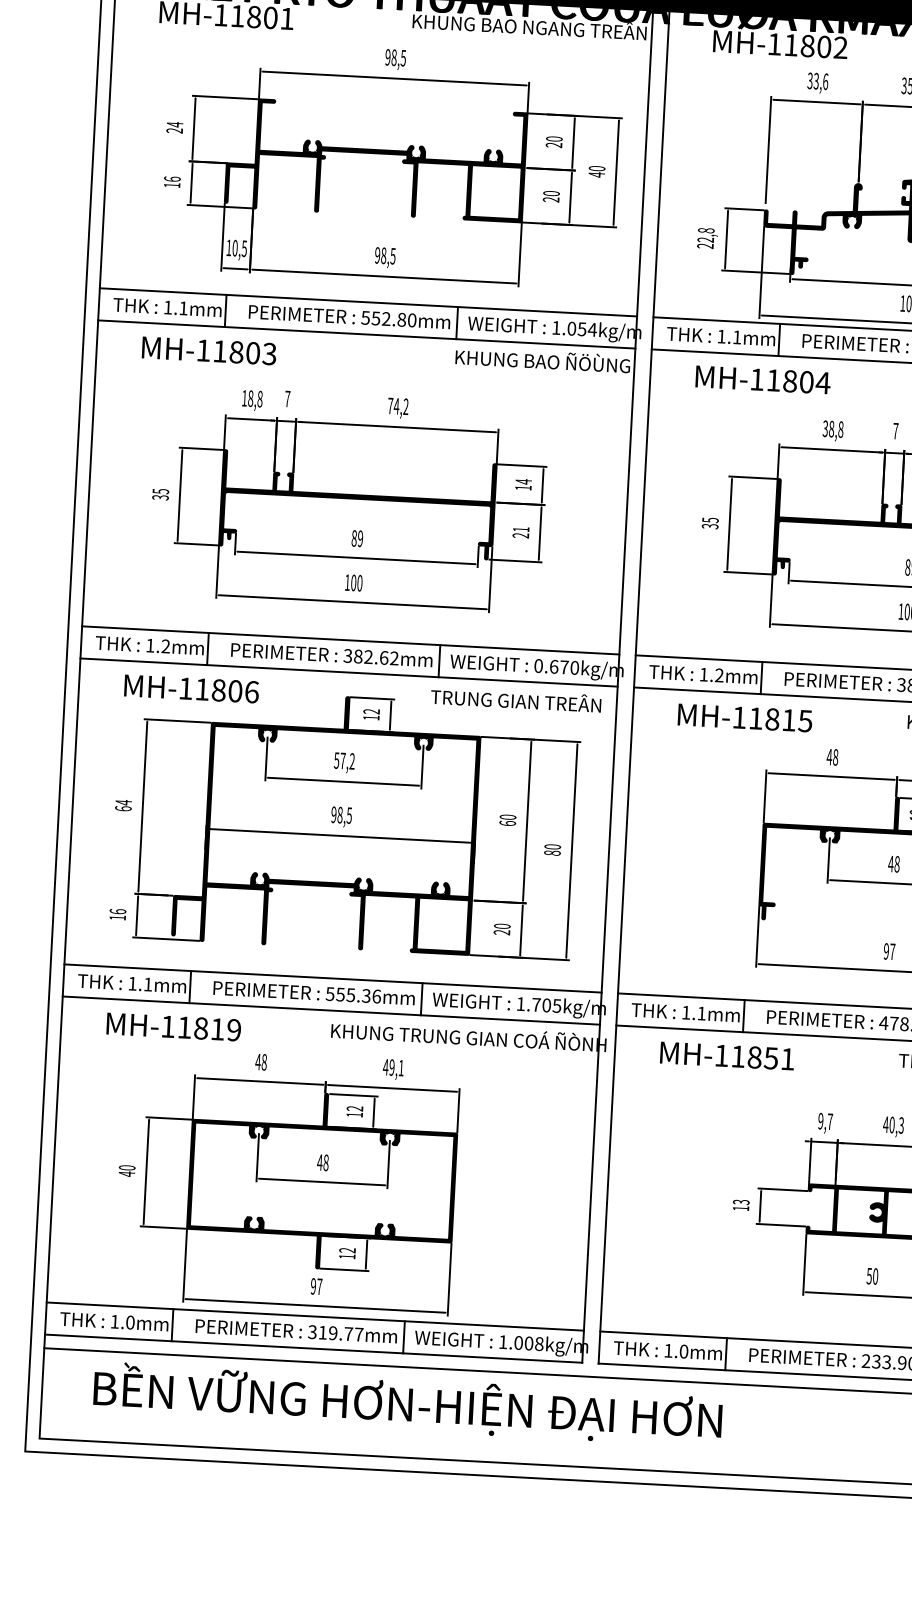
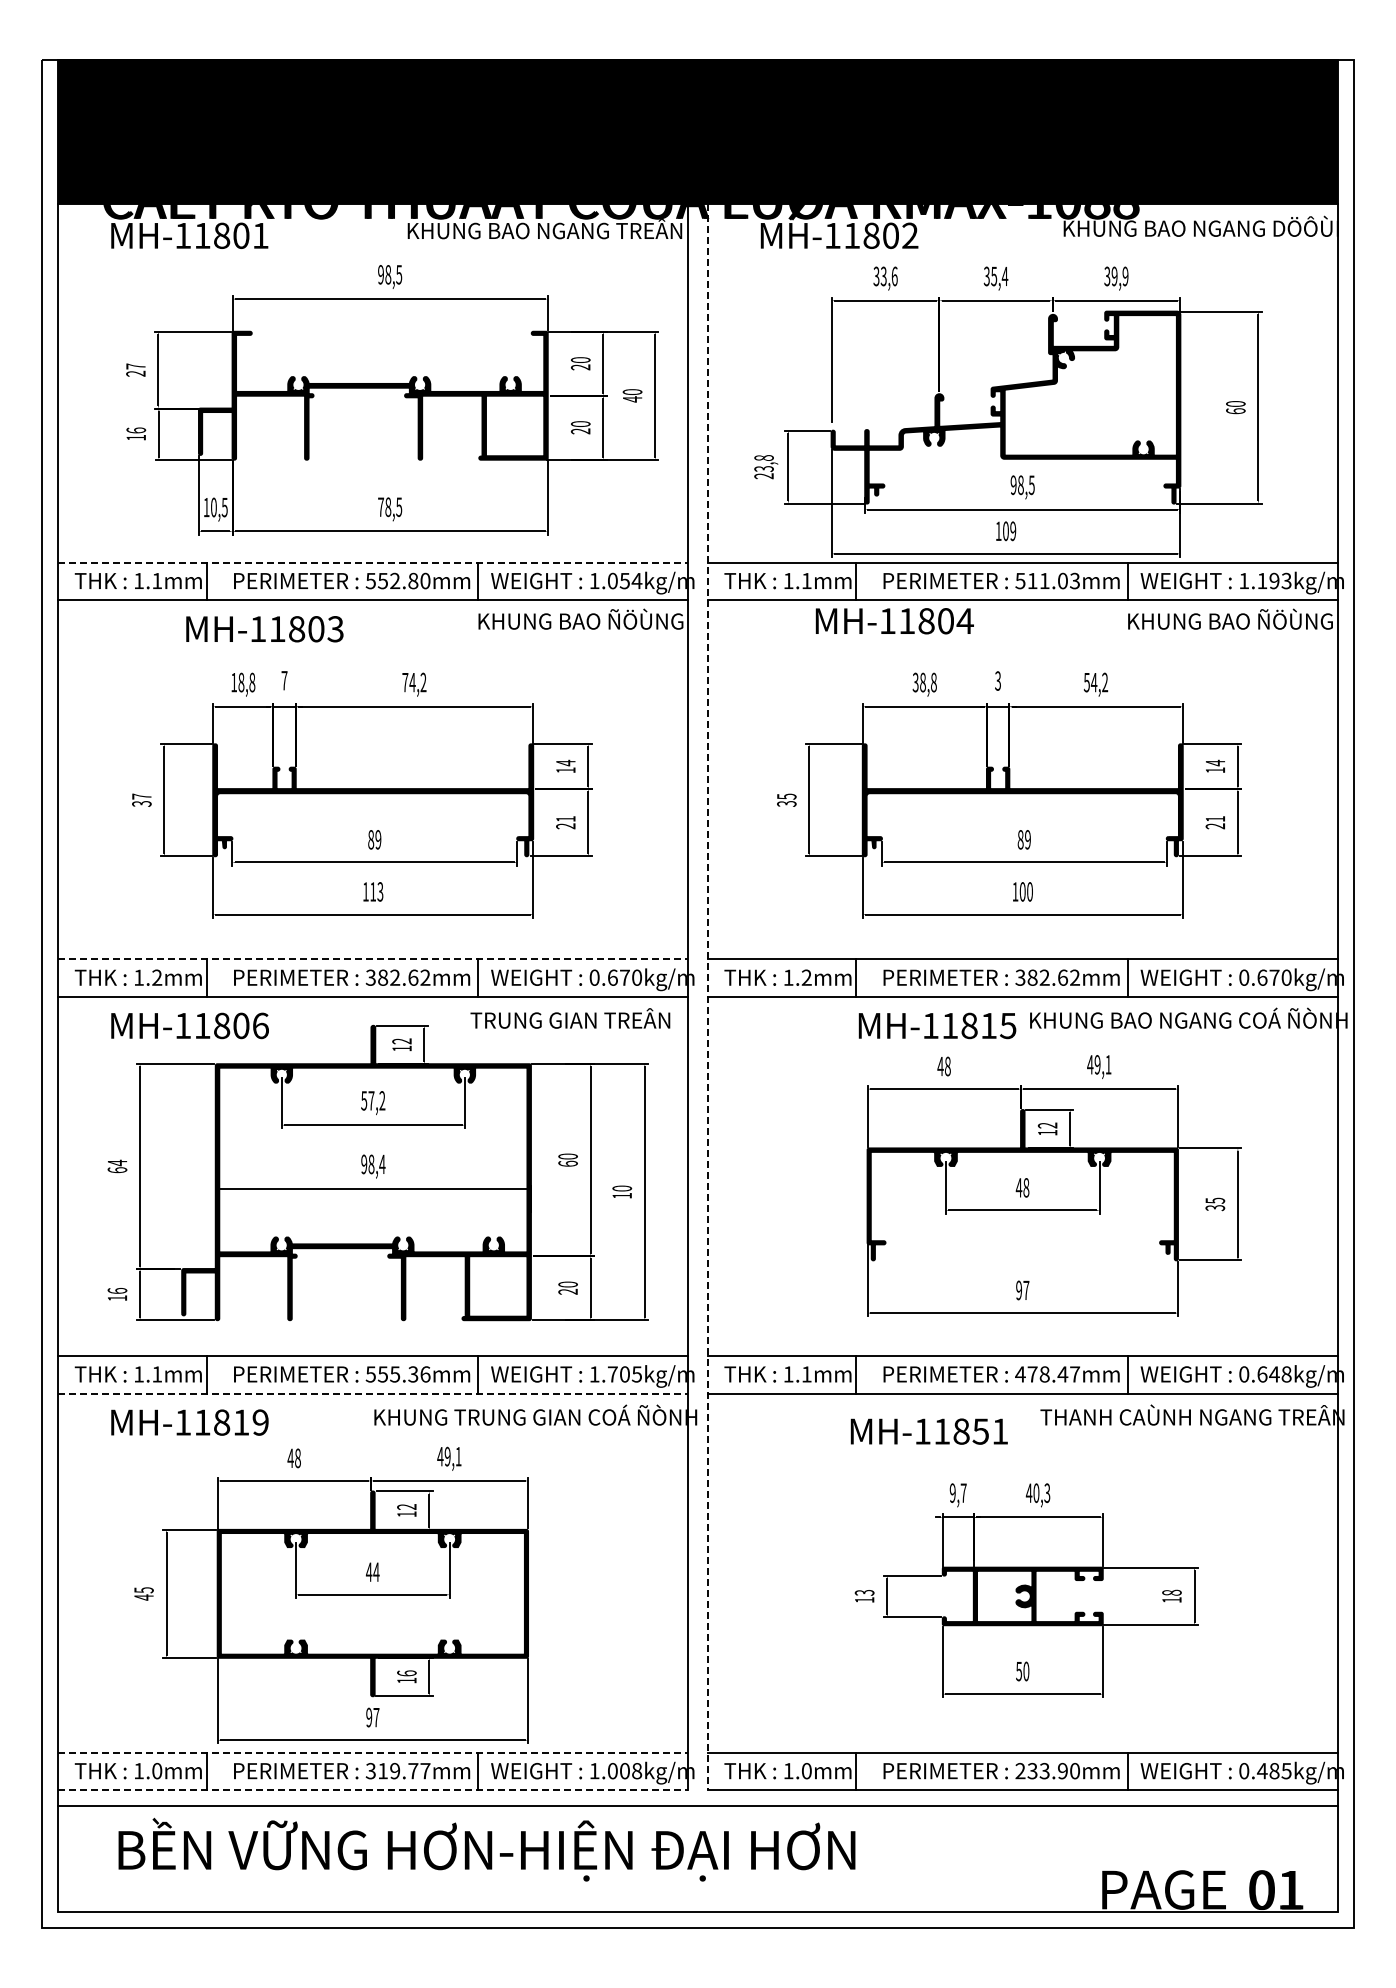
text: (174, 124) -> (135, 366), 24 -> 27
text: (706, 239) -> (764, 468), 22,8 -> 23,8
text: (378, 255) -> (381, 507), 98,5 -> 78,5
line: (368, 302) -> (373, 562), solid -> dashed
text: (208, 351) -> (264, 629), moved
text: (762, 380) -> (894, 621), moved
text: (896, 430) -> (998, 680), 7 -> 3
text: (160, 491) -> (141, 796), 35 -> 37
text: (356, 582) -> (376, 891), 100 -> 113
line: (351, 640) -> (373, 959), solid -> dashed
line: (633, 687) -> (707, 997), solid -> dashed
text: (745, 717) -> (937, 1025), moved
text: (349, 815) -> (382, 1164), 98,5 -> 98,4
text: (552, 852) -> (622, 1195), 80 -> 10
line: (331, 1010) -> (373, 1393), solid -> dashed
text: (726, 1055) -> (928, 1431), moved
text: (326, 1163) -> (376, 1572), 48 -> 44
text: (126, 1168) -> (143, 1590), 40 -> 45
text: (347, 1250) -> (406, 1673), 12 -> 16
line: (315, 1316) -> (373, 1752), solid -> dashed
line: (313, 1348) -> (373, 1790), solid -> dashed

